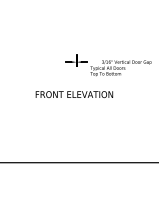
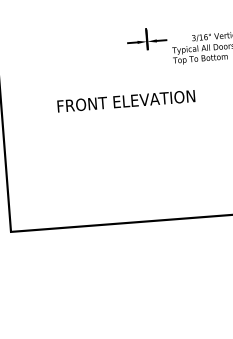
text: (74, 94) -> (126, 101), moved

